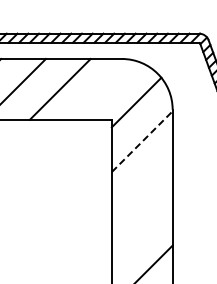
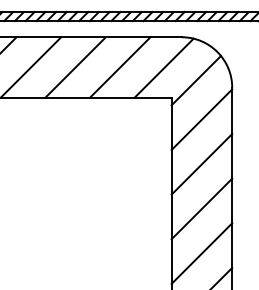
line: (103, 89) -> (163, 67), added
line: (141, 141) -> (201, 119), dashed -> solid
line: (141, 186) -> (201, 164), added
line: (141, 230) -> (201, 208), added

